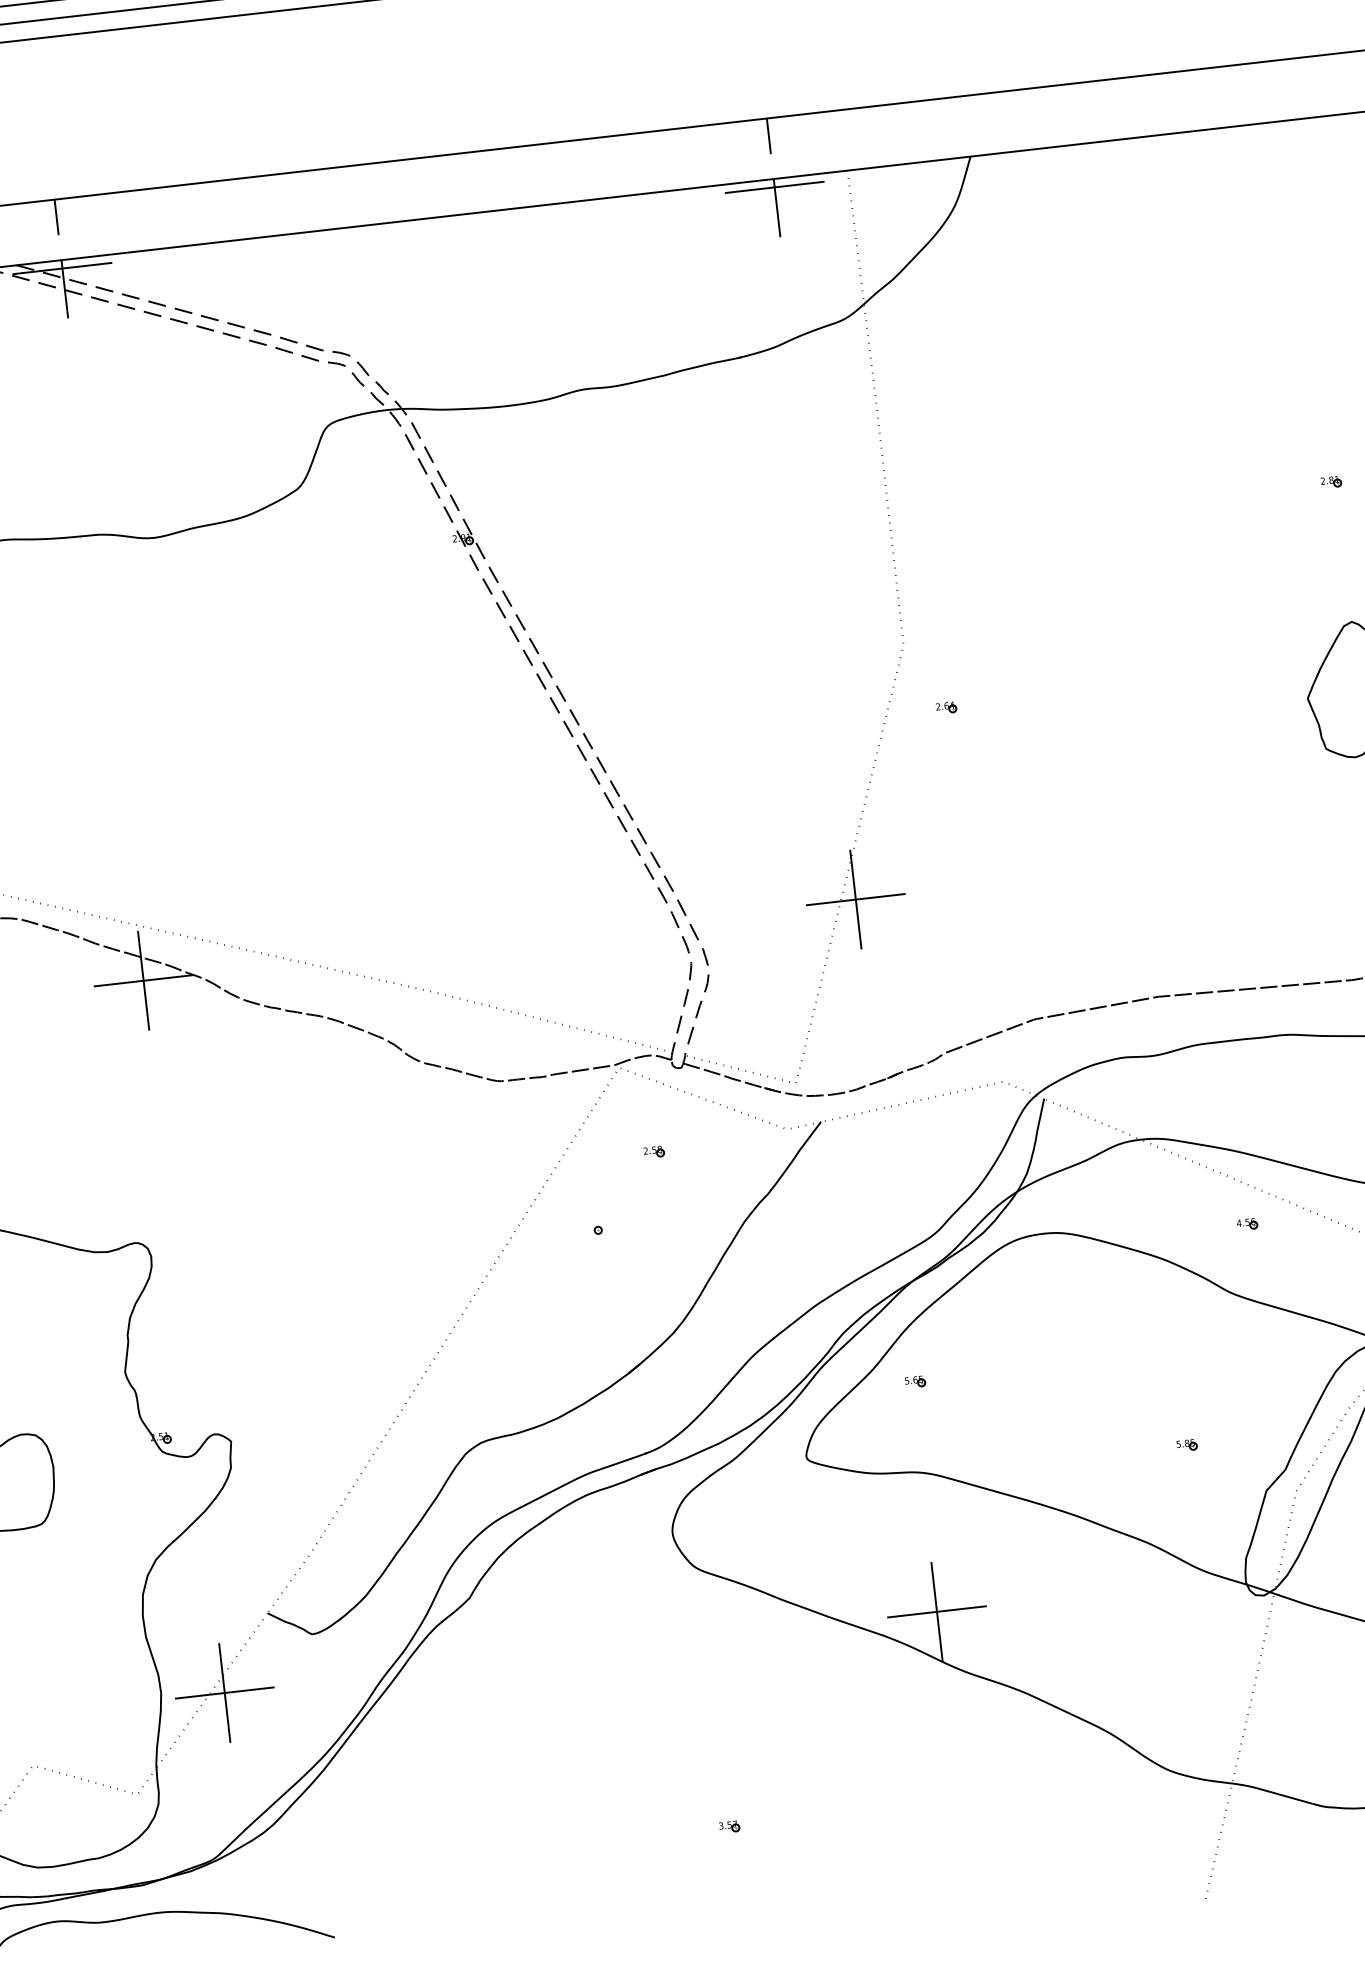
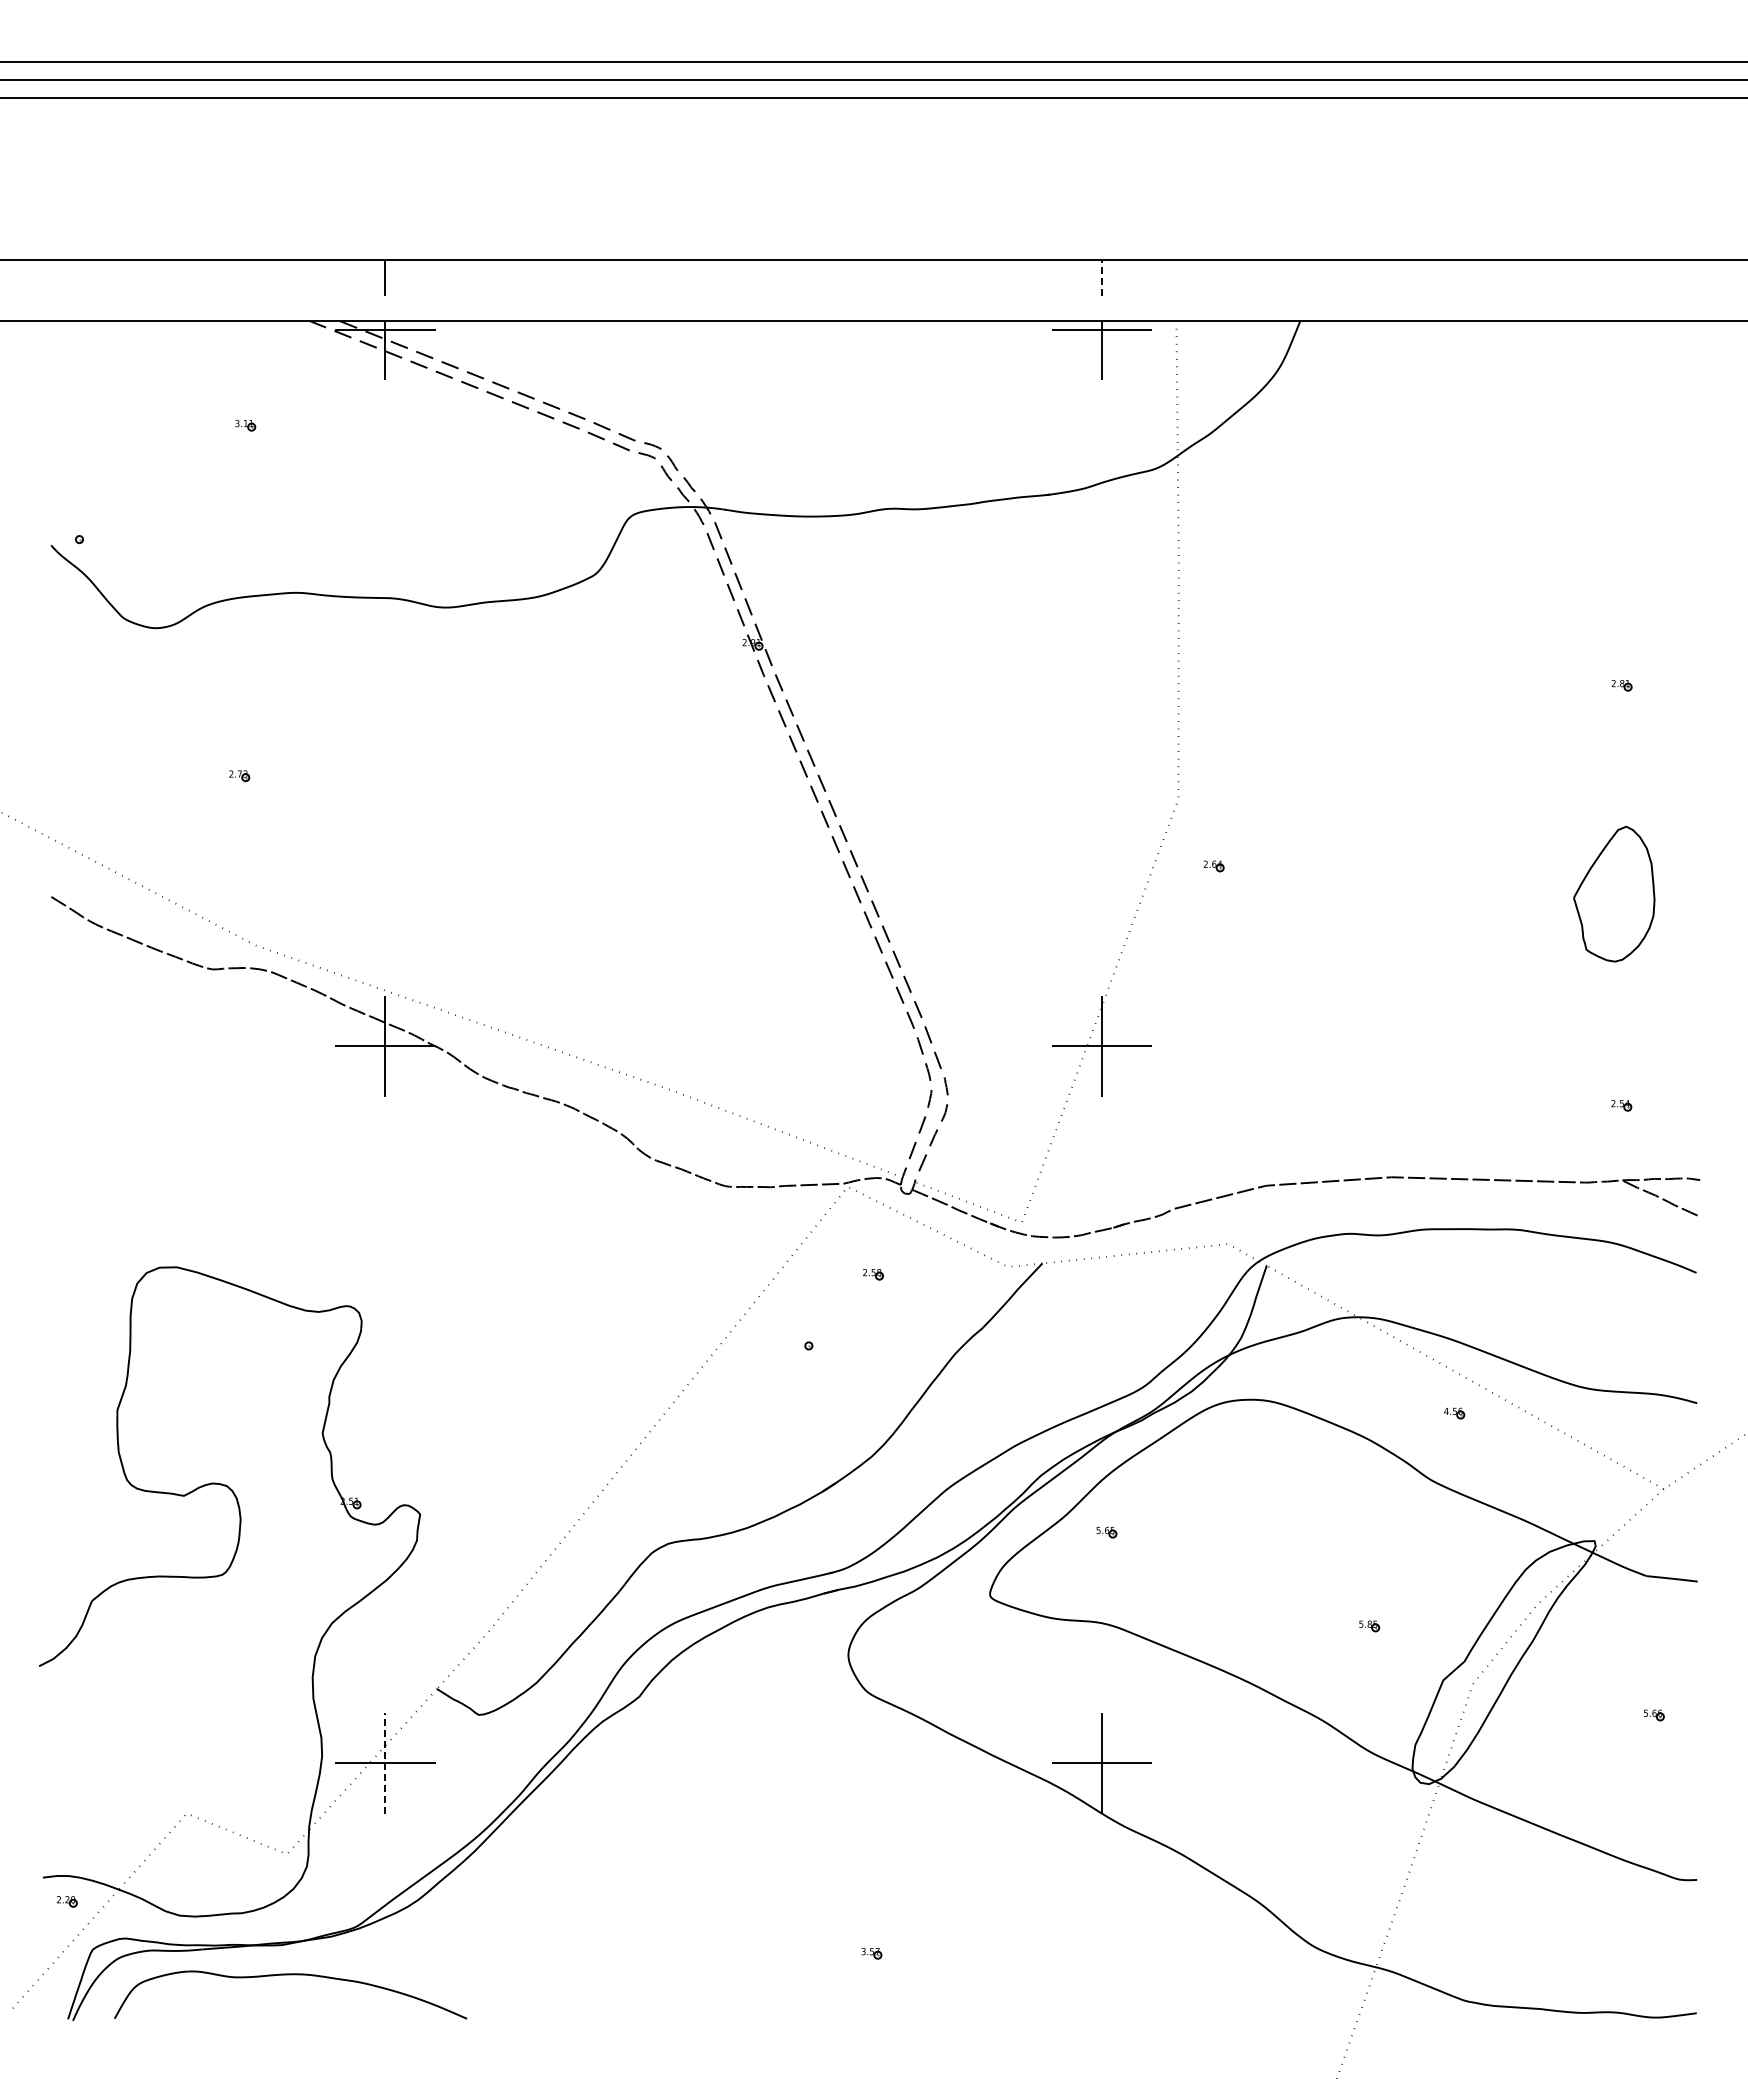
line: (769, 136) -> (1102, 278), solid -> dashed
line: (224, 1693) -> (385, 1763), solid -> dashed

